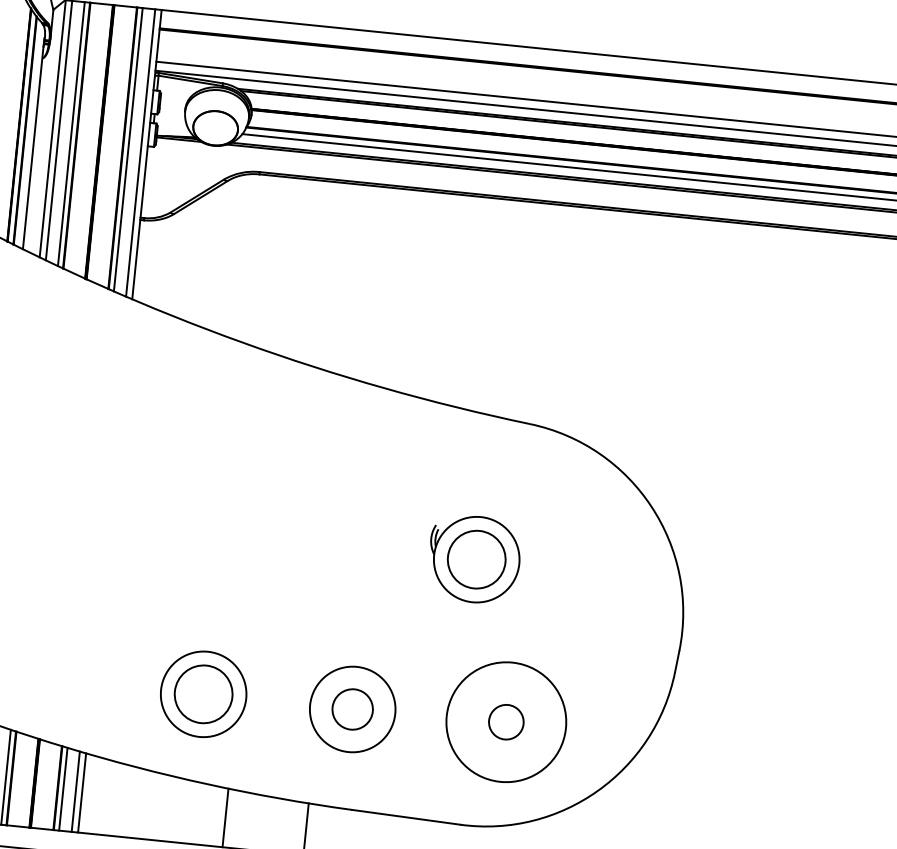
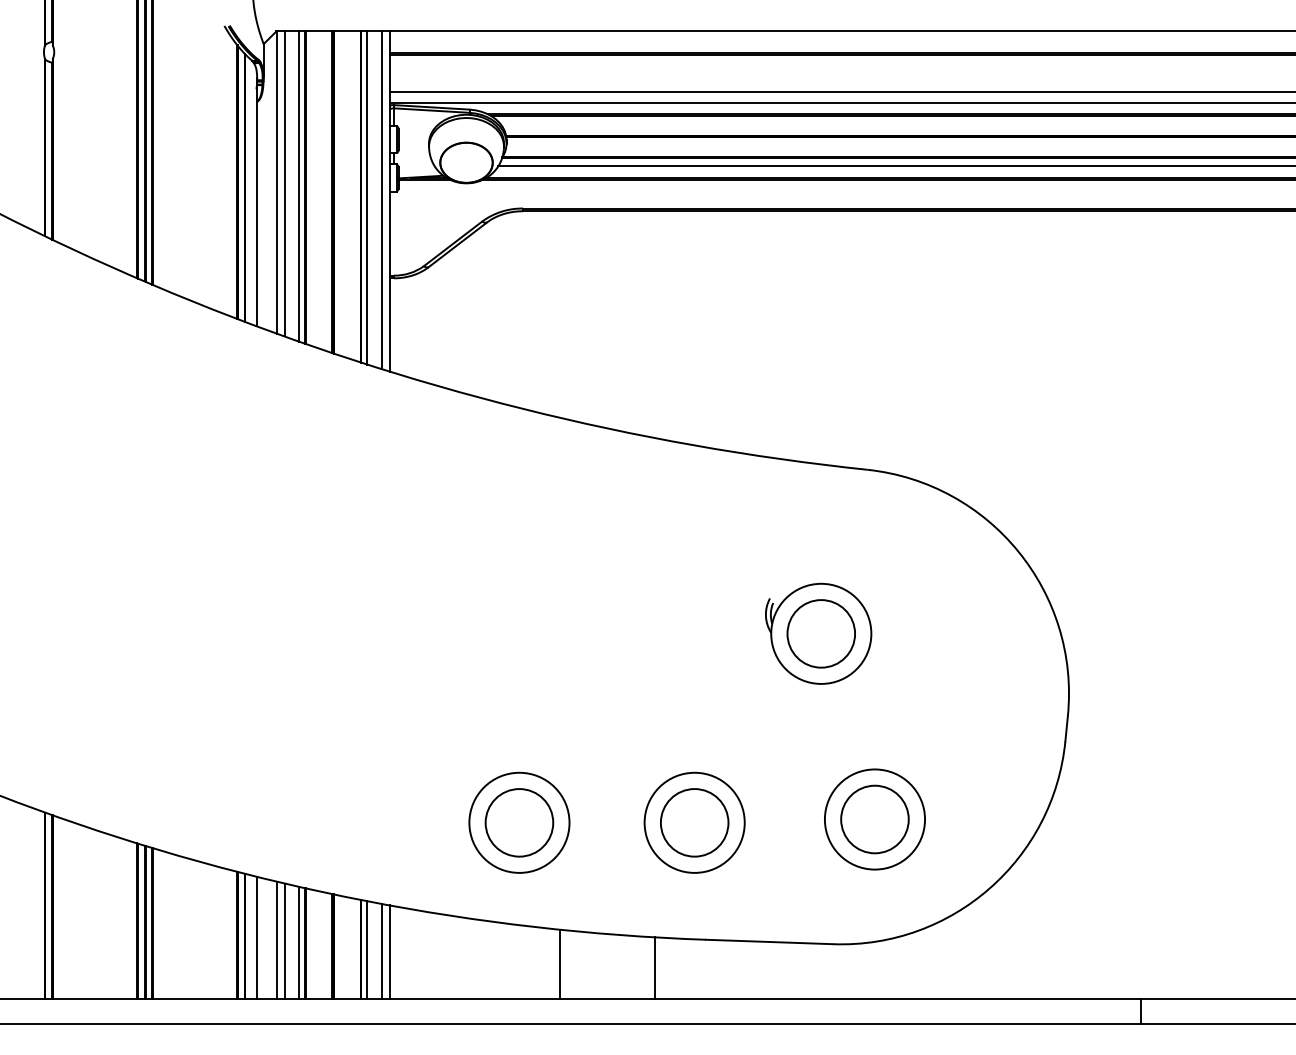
circle: (352, 709) -> (694, 822), size x1.43
circle: (505, 722) -> (874, 819), size x0.71
circle: (505, 722) -> (874, 819), size x1.67

